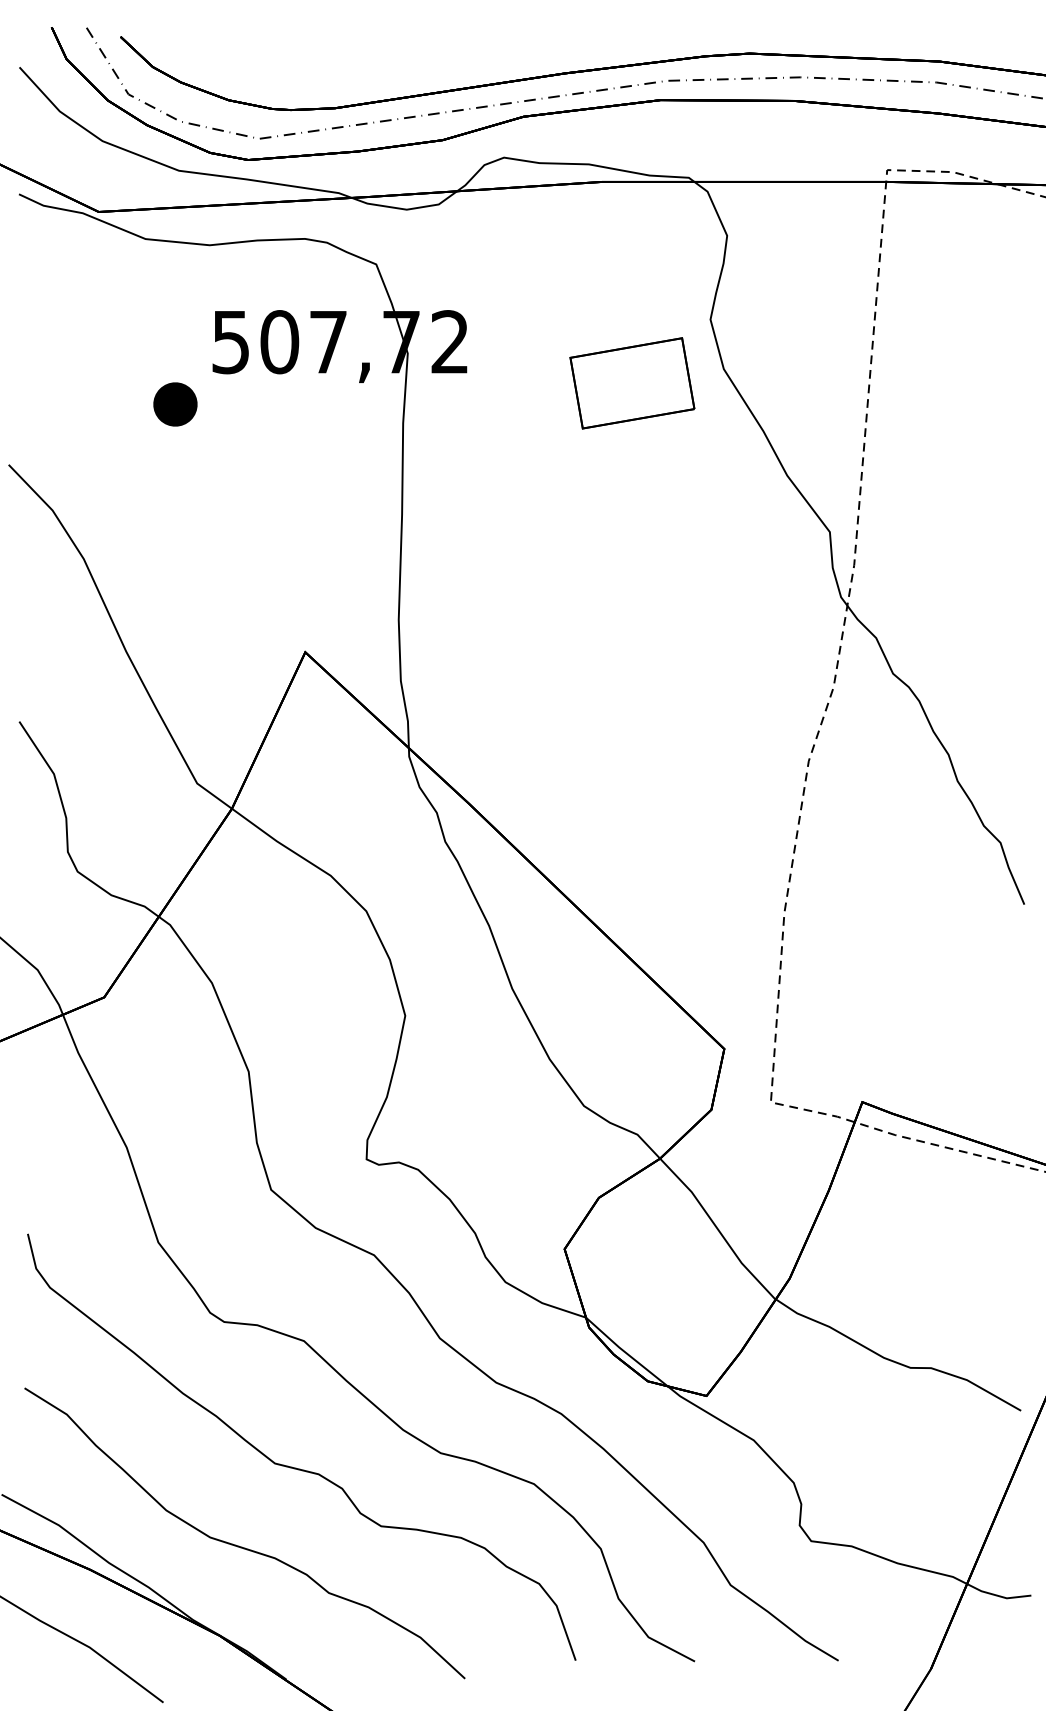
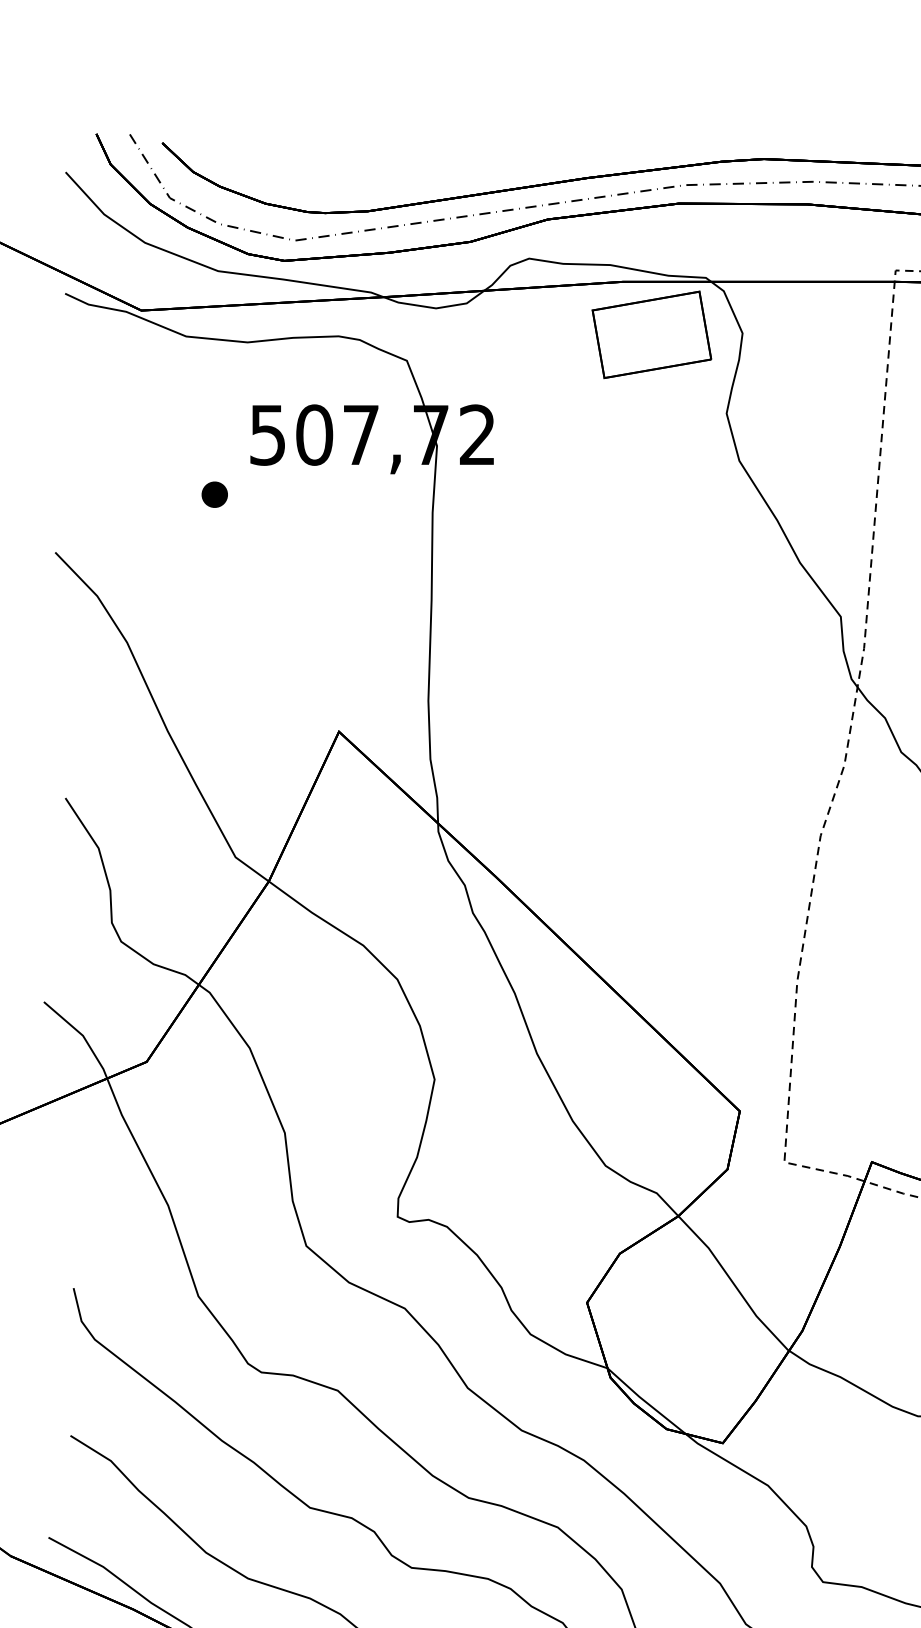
part: (632, 383) -> (652, 335), moved
part: (175, 404) -> (214, 494), size x0.62

